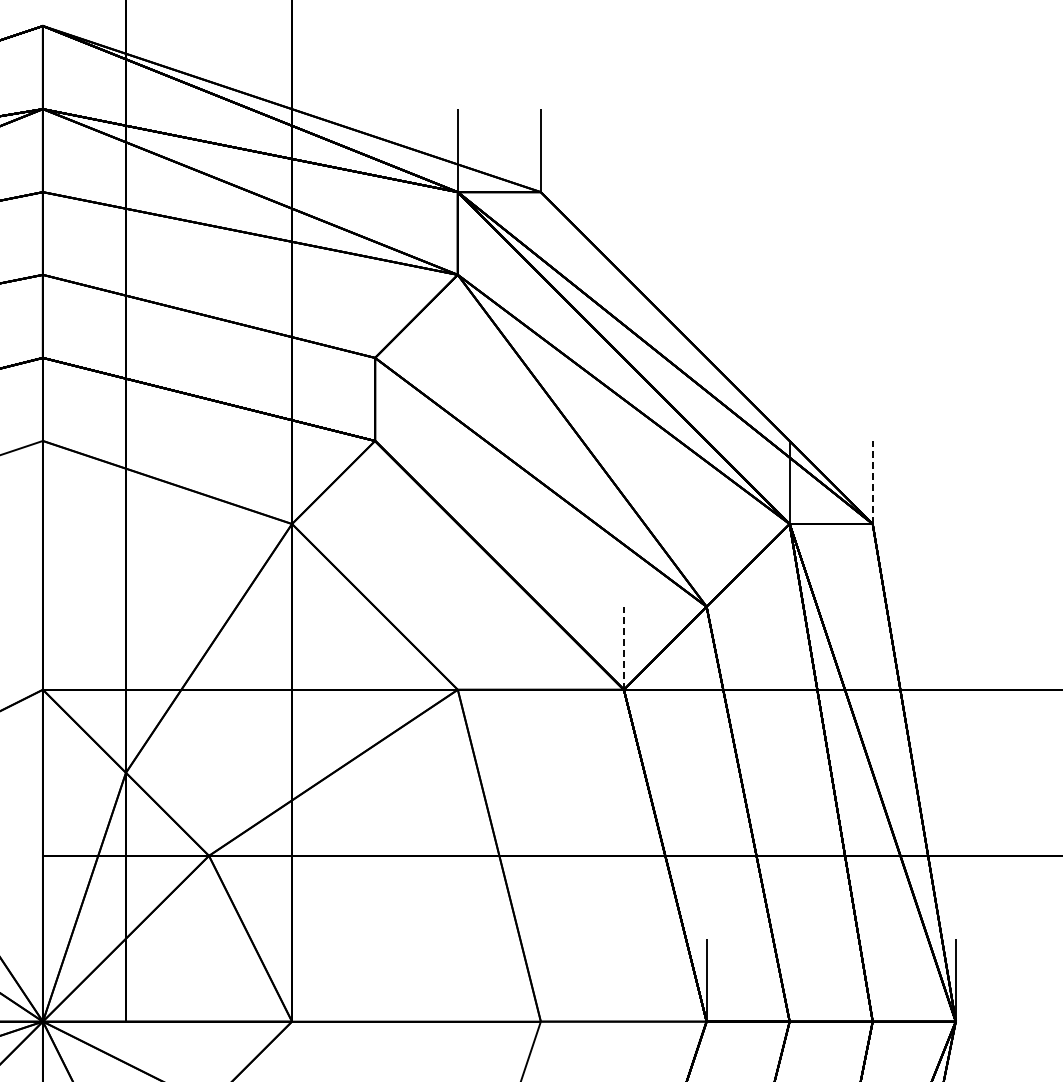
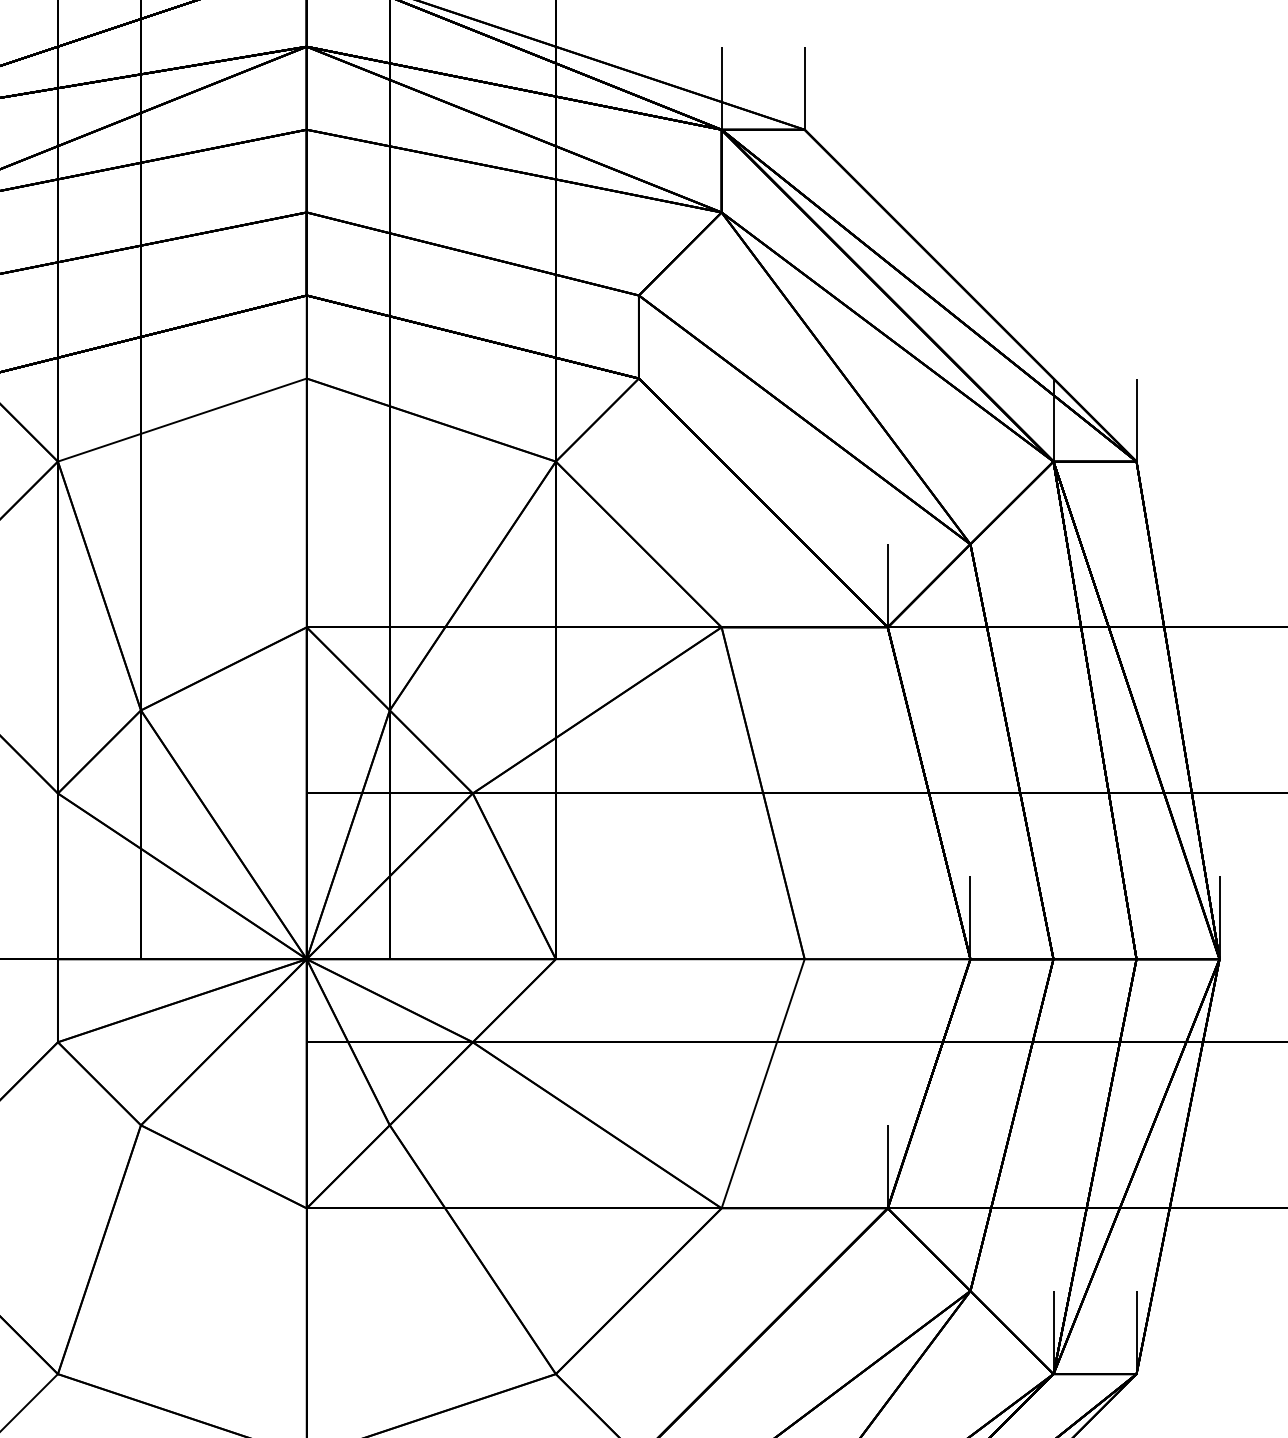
line: (872, 482) -> (1136, 420), dashed -> solid
line: (623, 647) -> (887, 585), dashed -> solid

